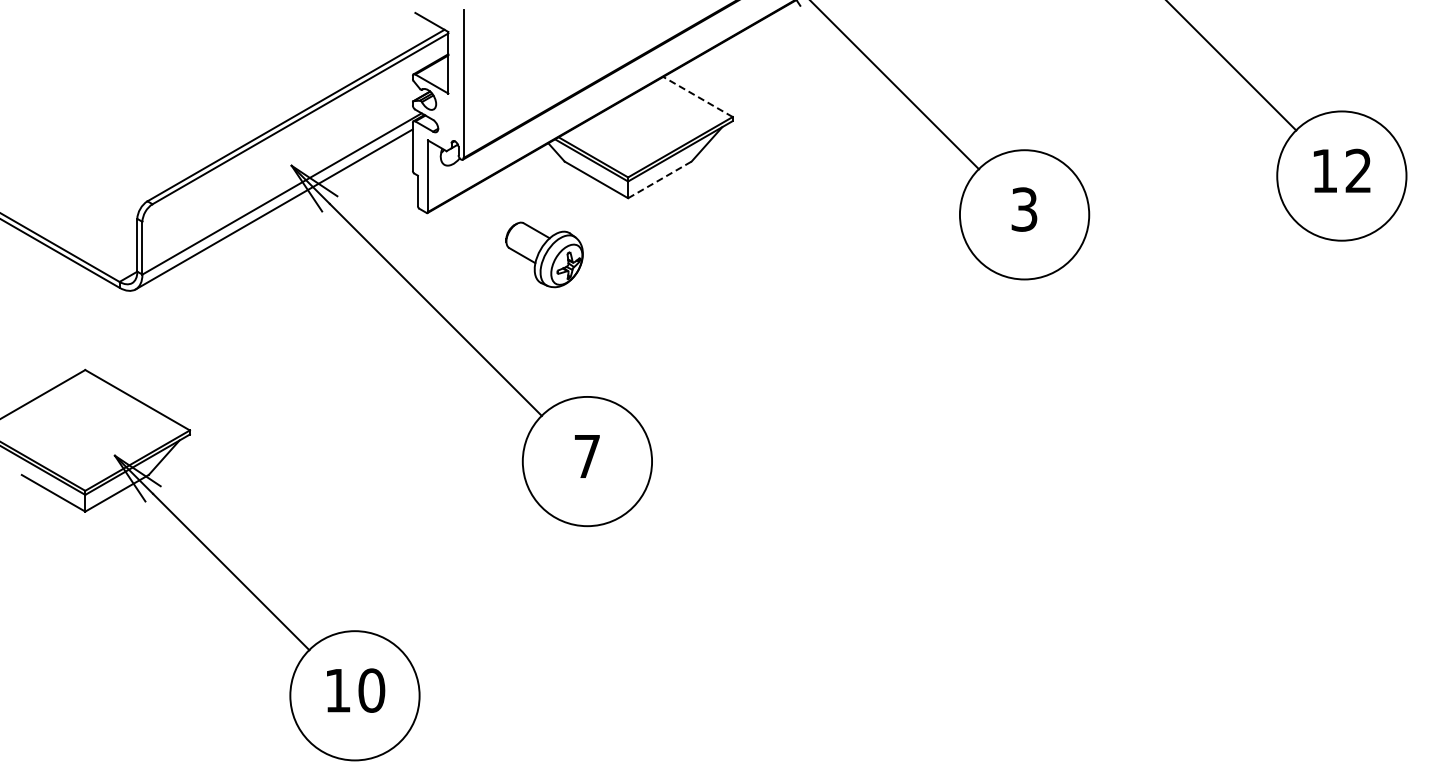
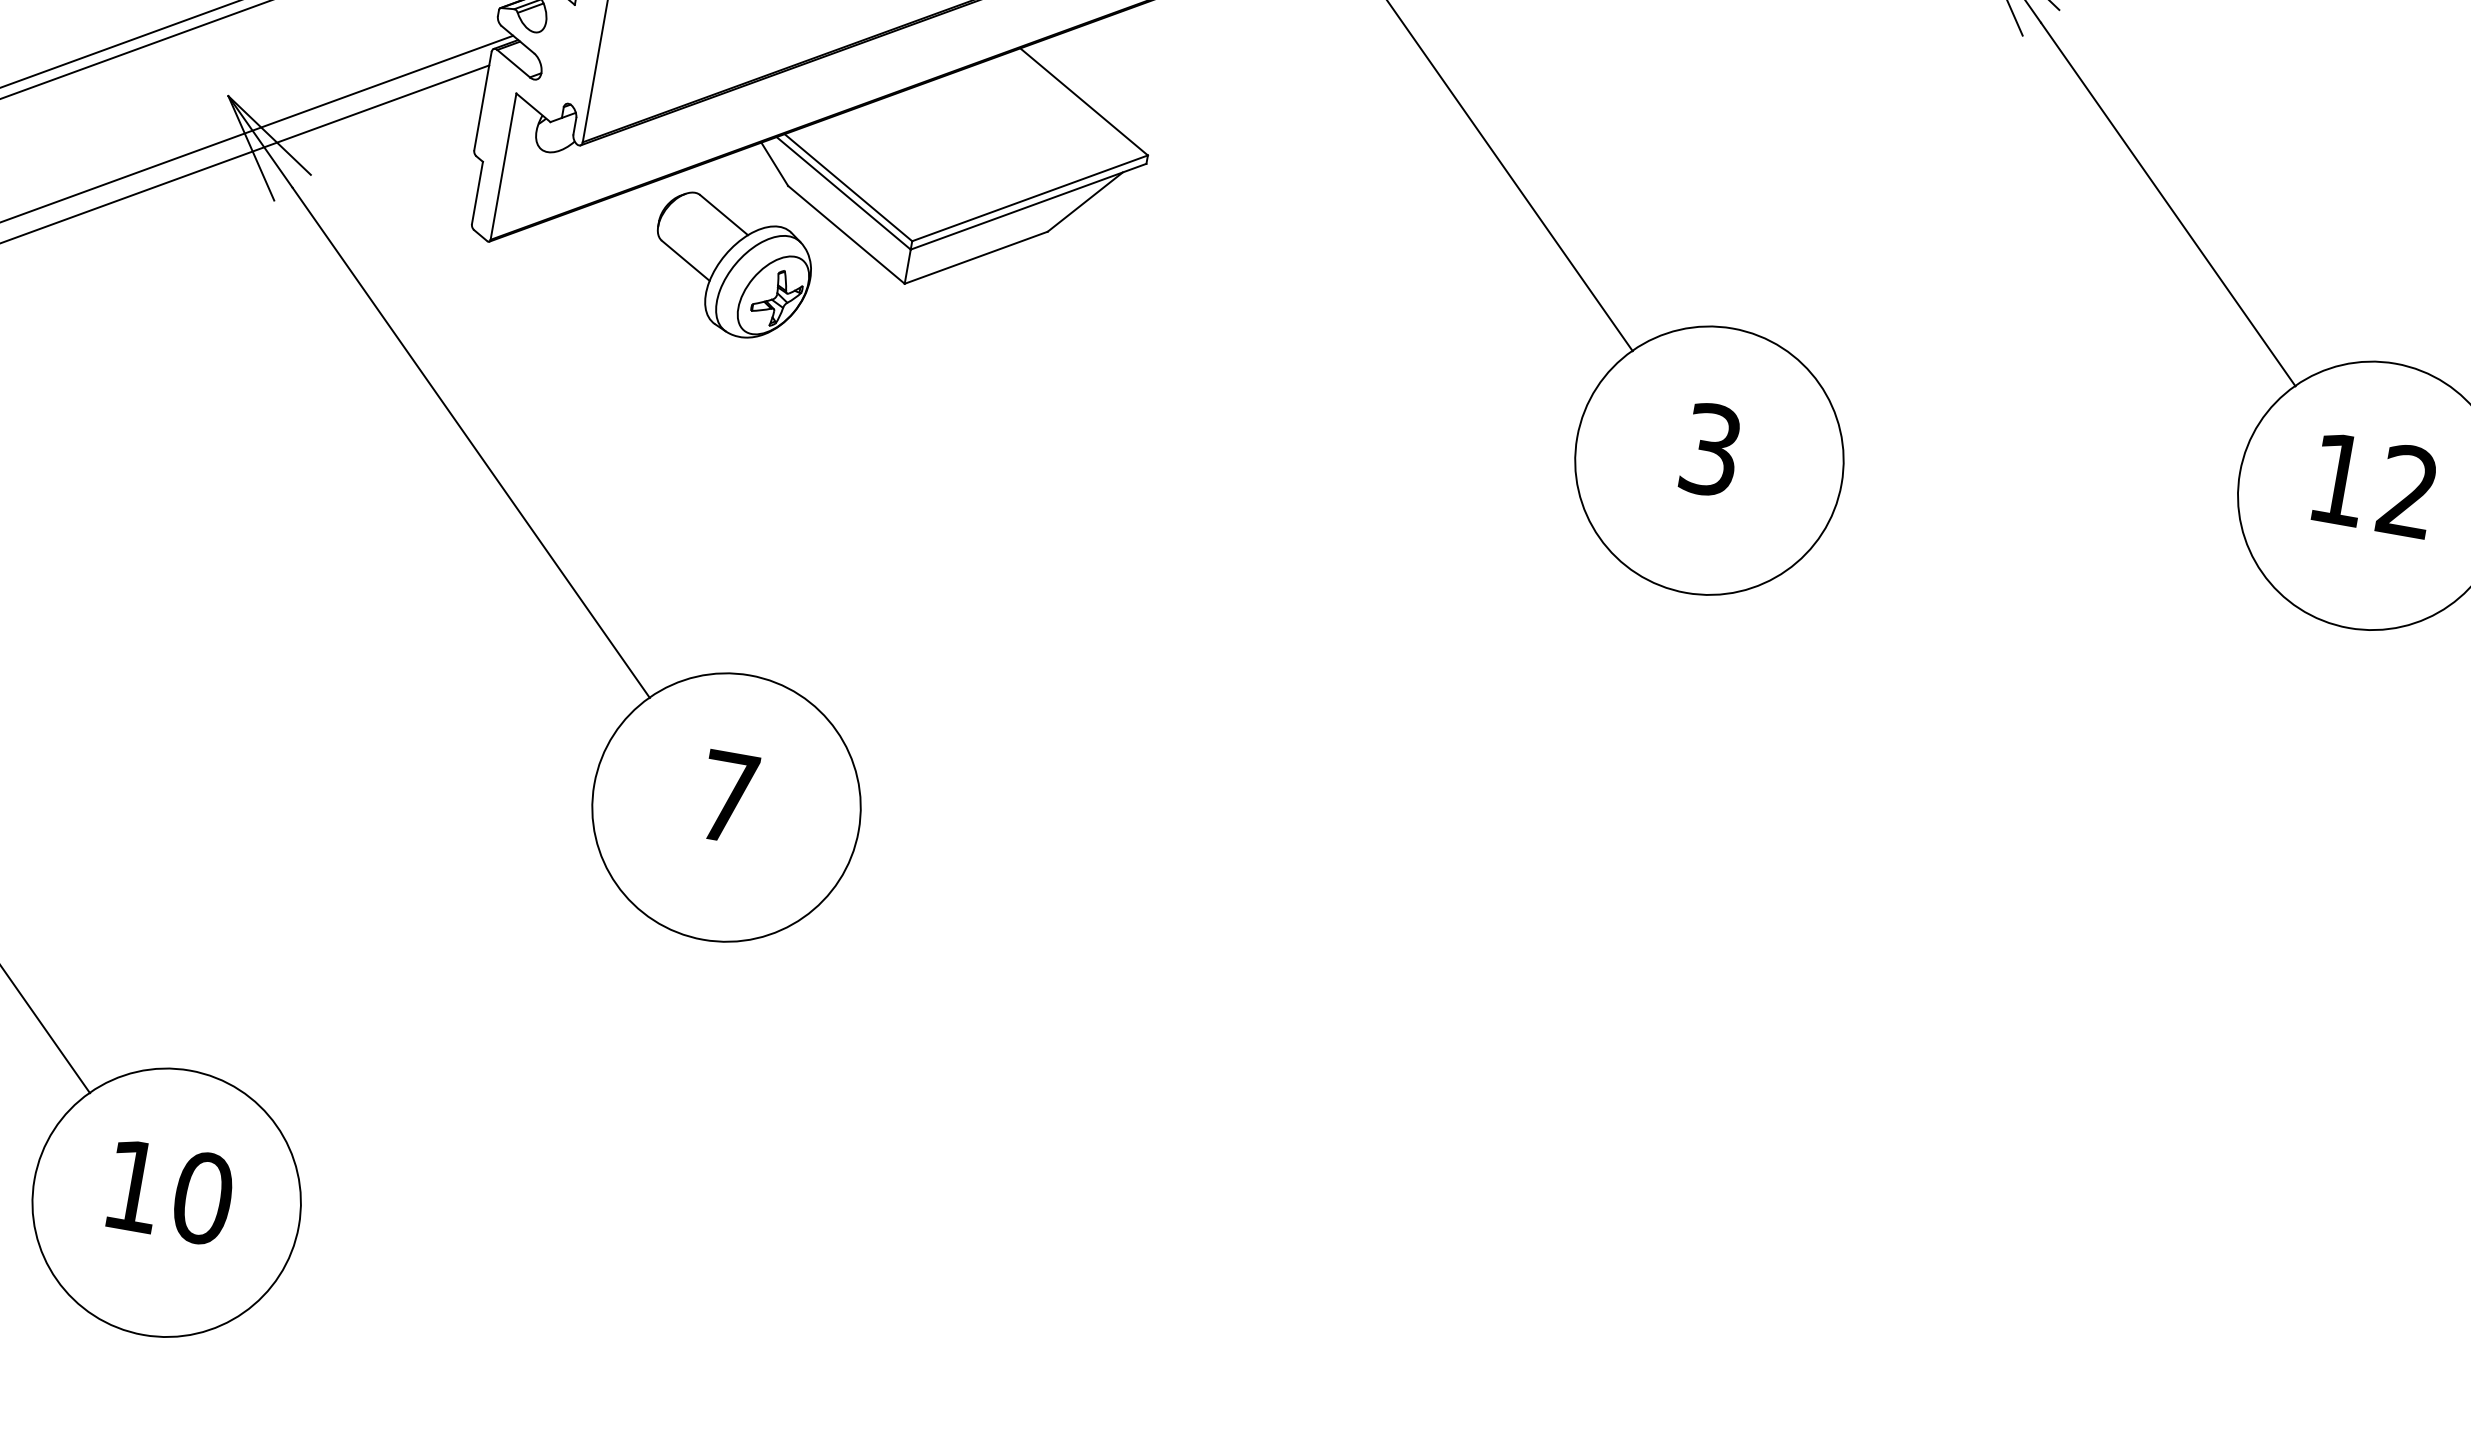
line: (697, 96) -> (1083, 100), dashed -> solid
line: (659, 179) -> (975, 256), dashed -> solid
part: (544, 254) -> (731, 266), moved

